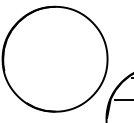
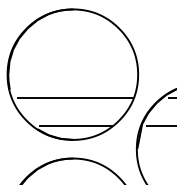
line: (57, 77) -> (75, 97), added
line: (57, 100) -> (75, 125), added

